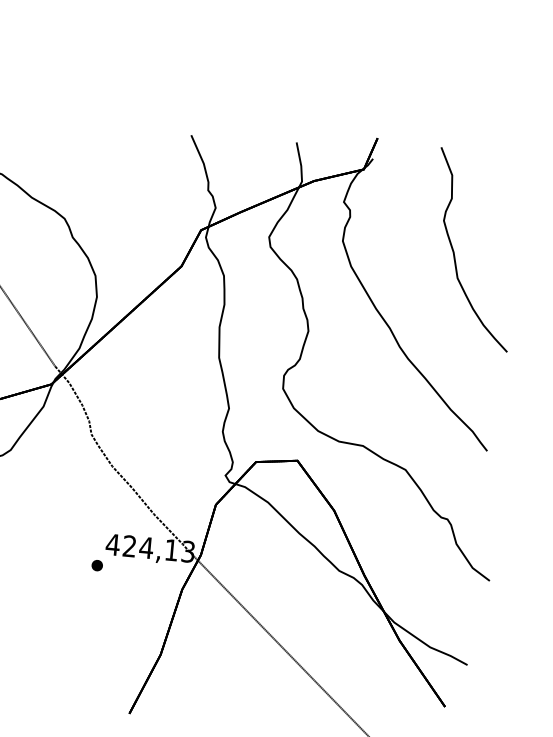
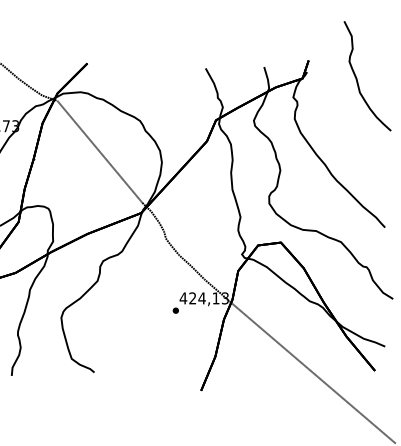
part: (455, 252) -> (357, 78), moved

